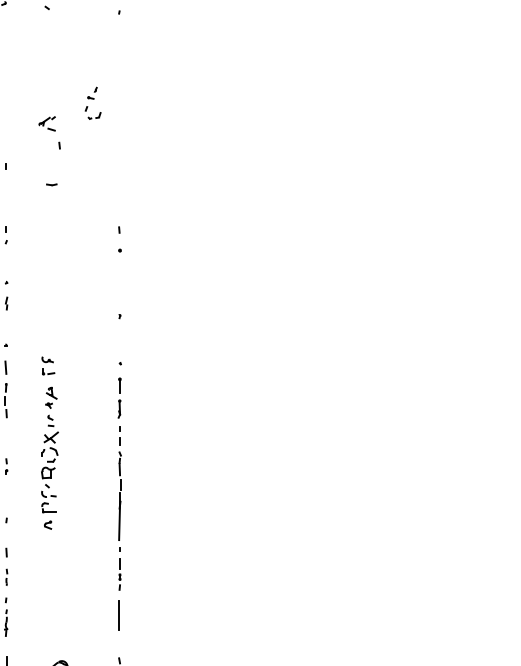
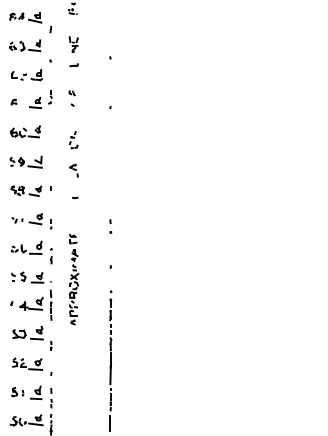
part: (92, 103) -> (73, 140), moved
part: (48, 132) -> (73, 170), size x0.71
part: (50, 443) -> (74, 279), moved

